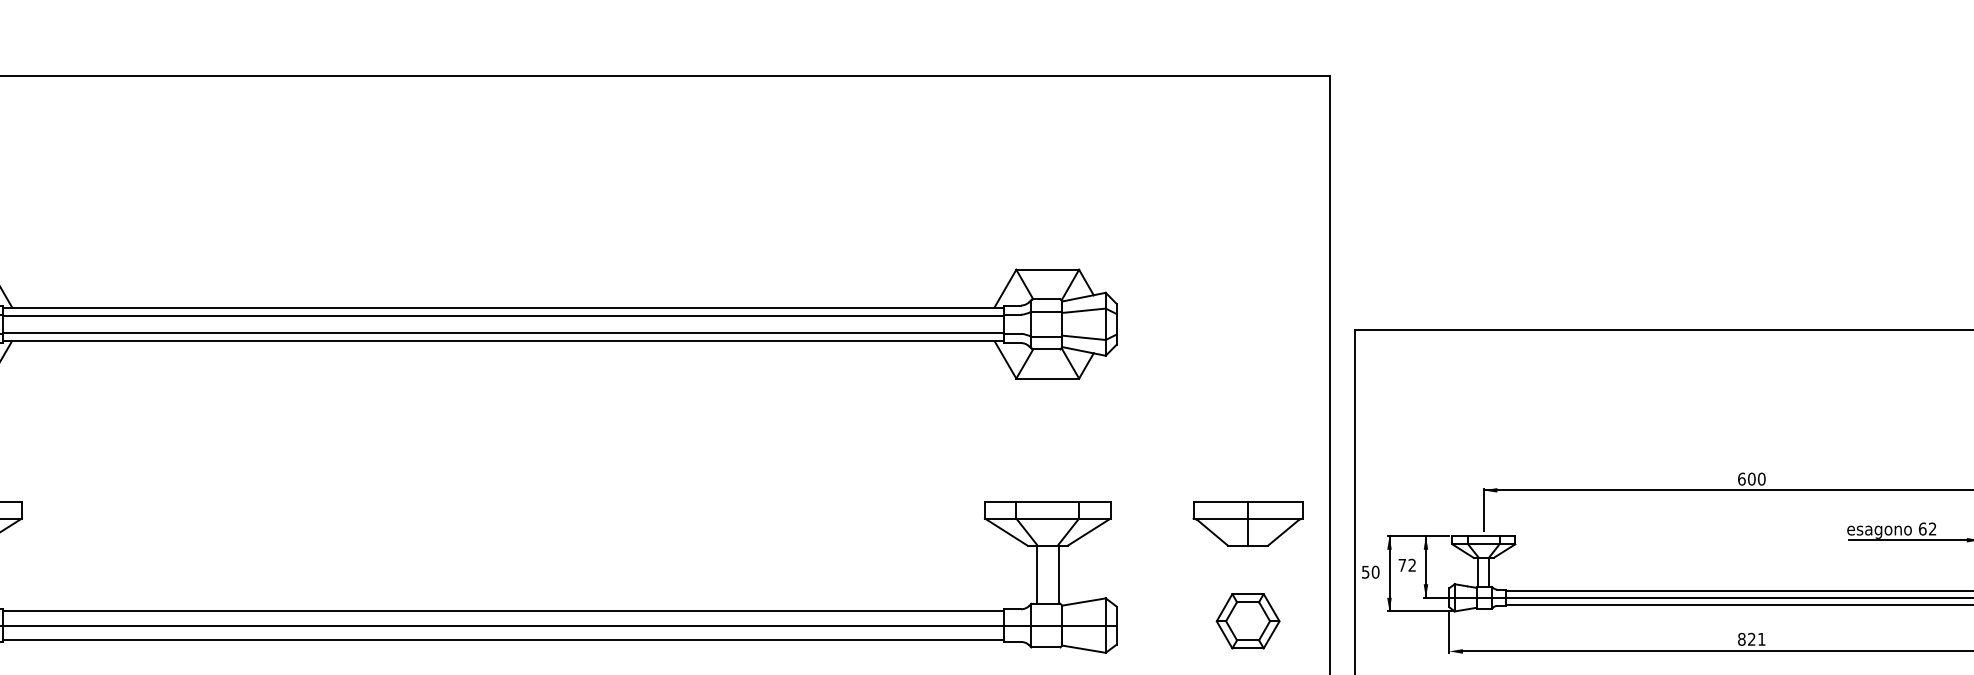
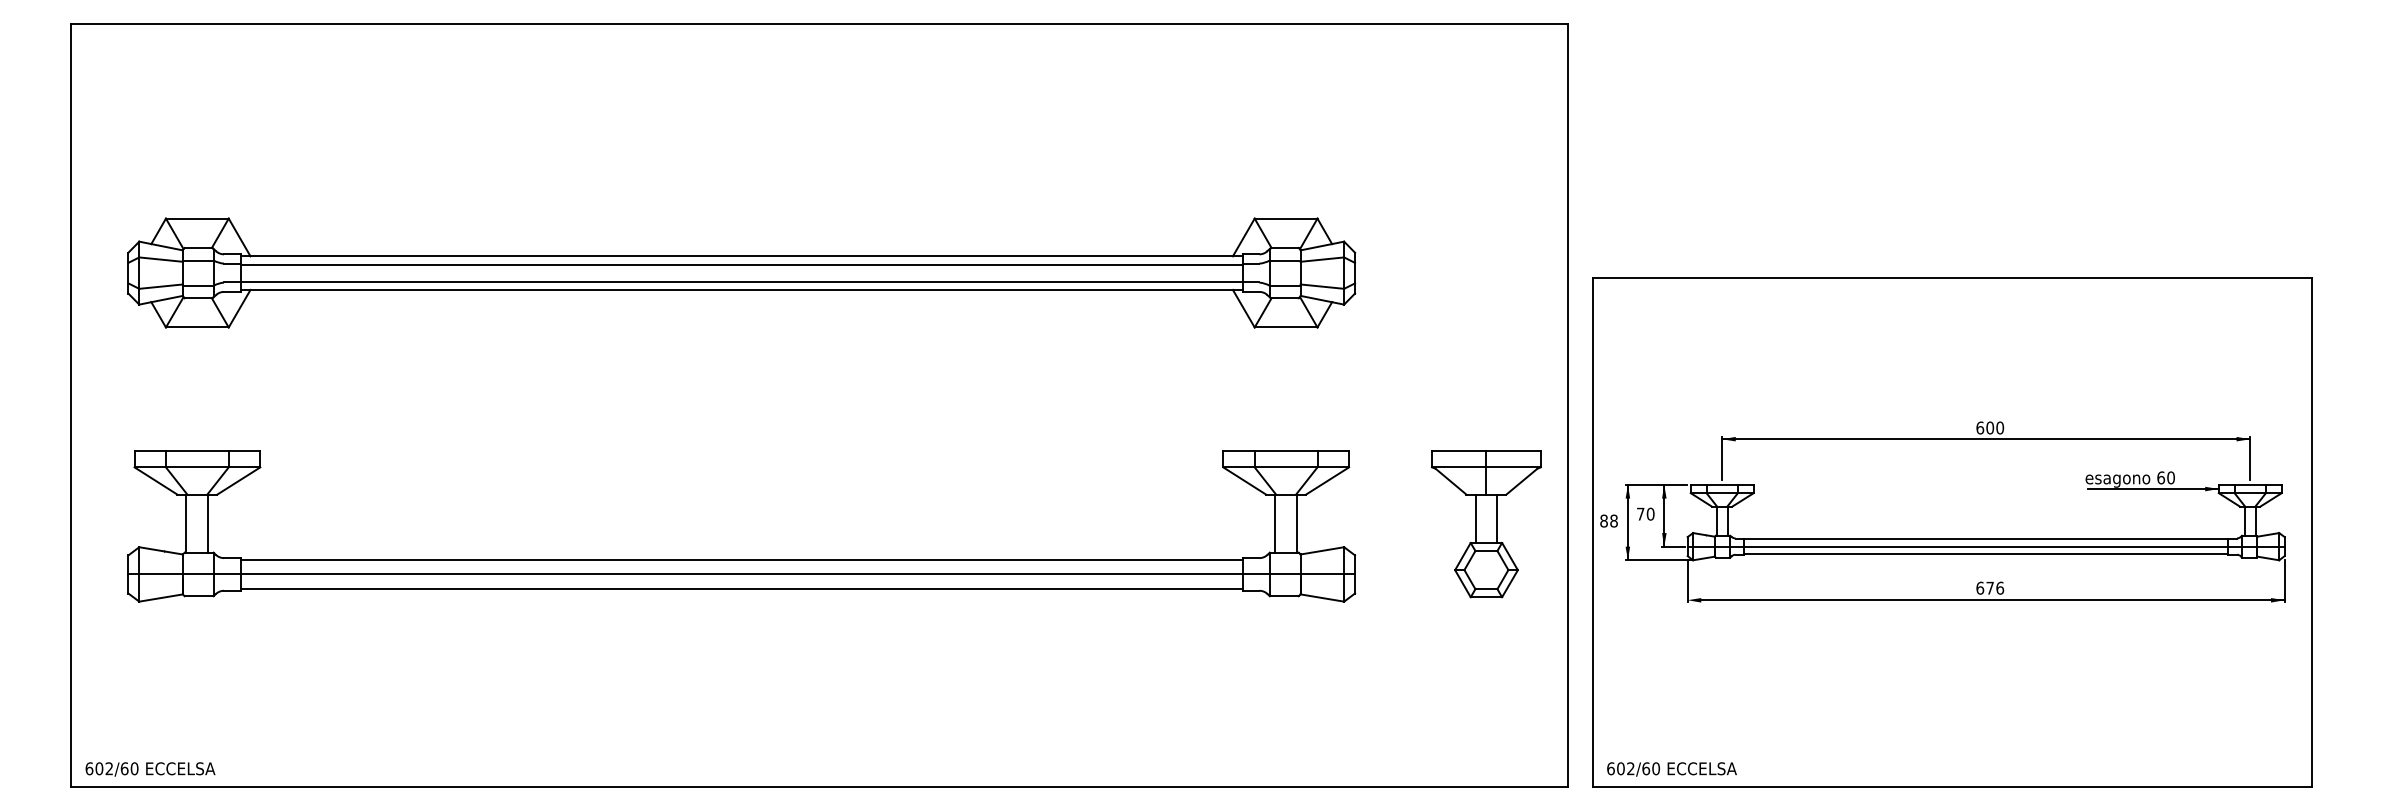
text: (1932, 528) -> (2170, 477), 62 -> 60
text: (1412, 564) -> (1650, 513), 72 -> 70
line: (1237, 569) -> (1475, 518), added
line: (1259, 569) -> (1497, 518), added
text: (1370, 571) -> (1608, 520), 50 -> 88
text: (1752, 638) -> (1990, 587), 821 -> 676

